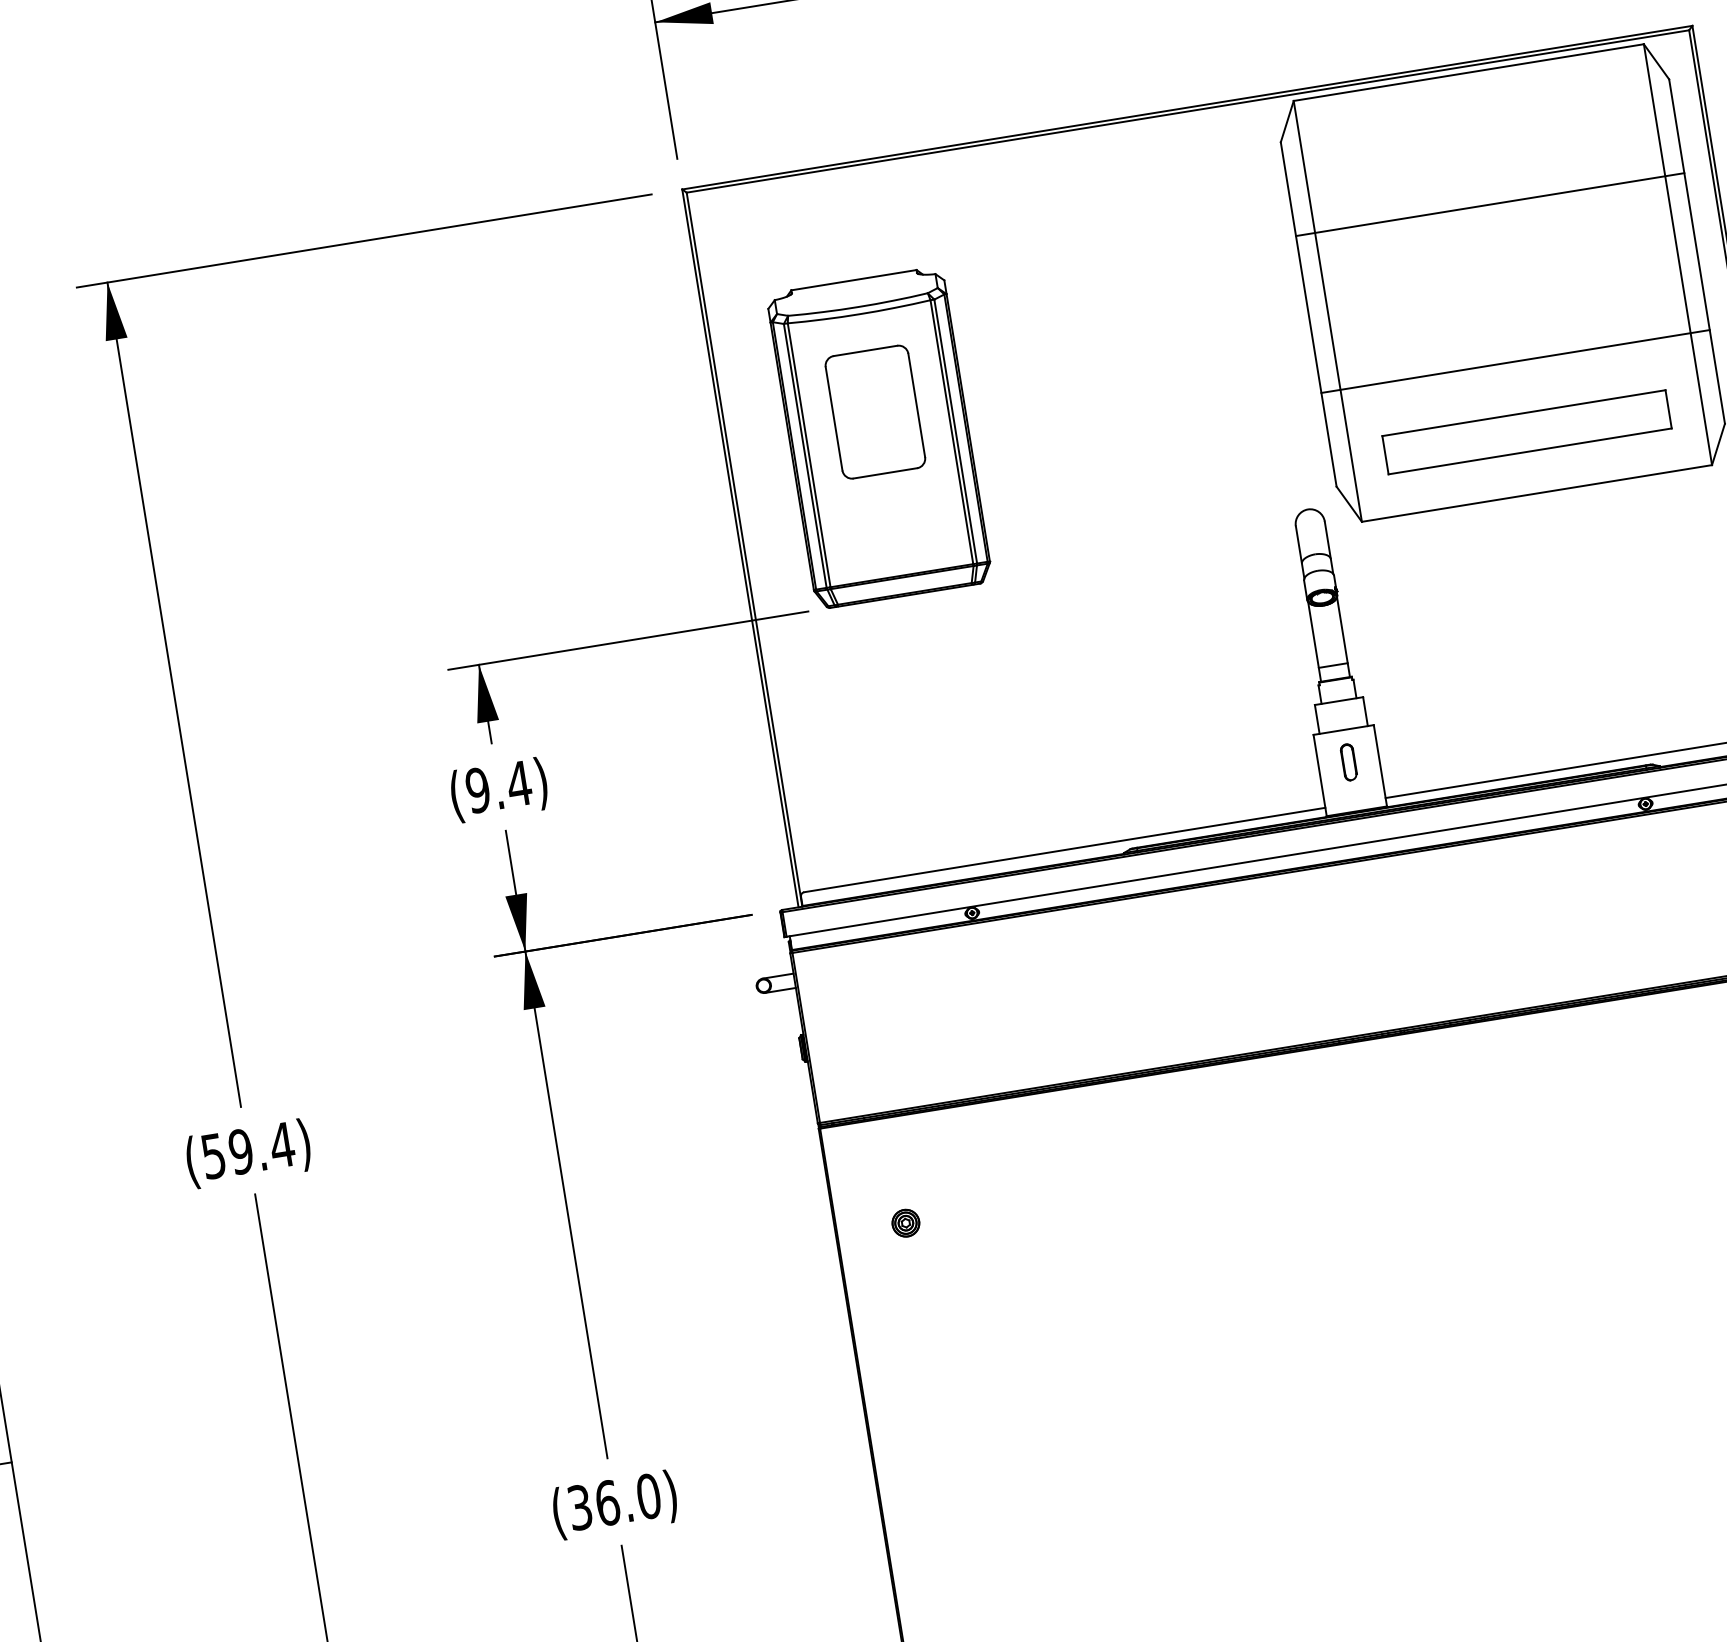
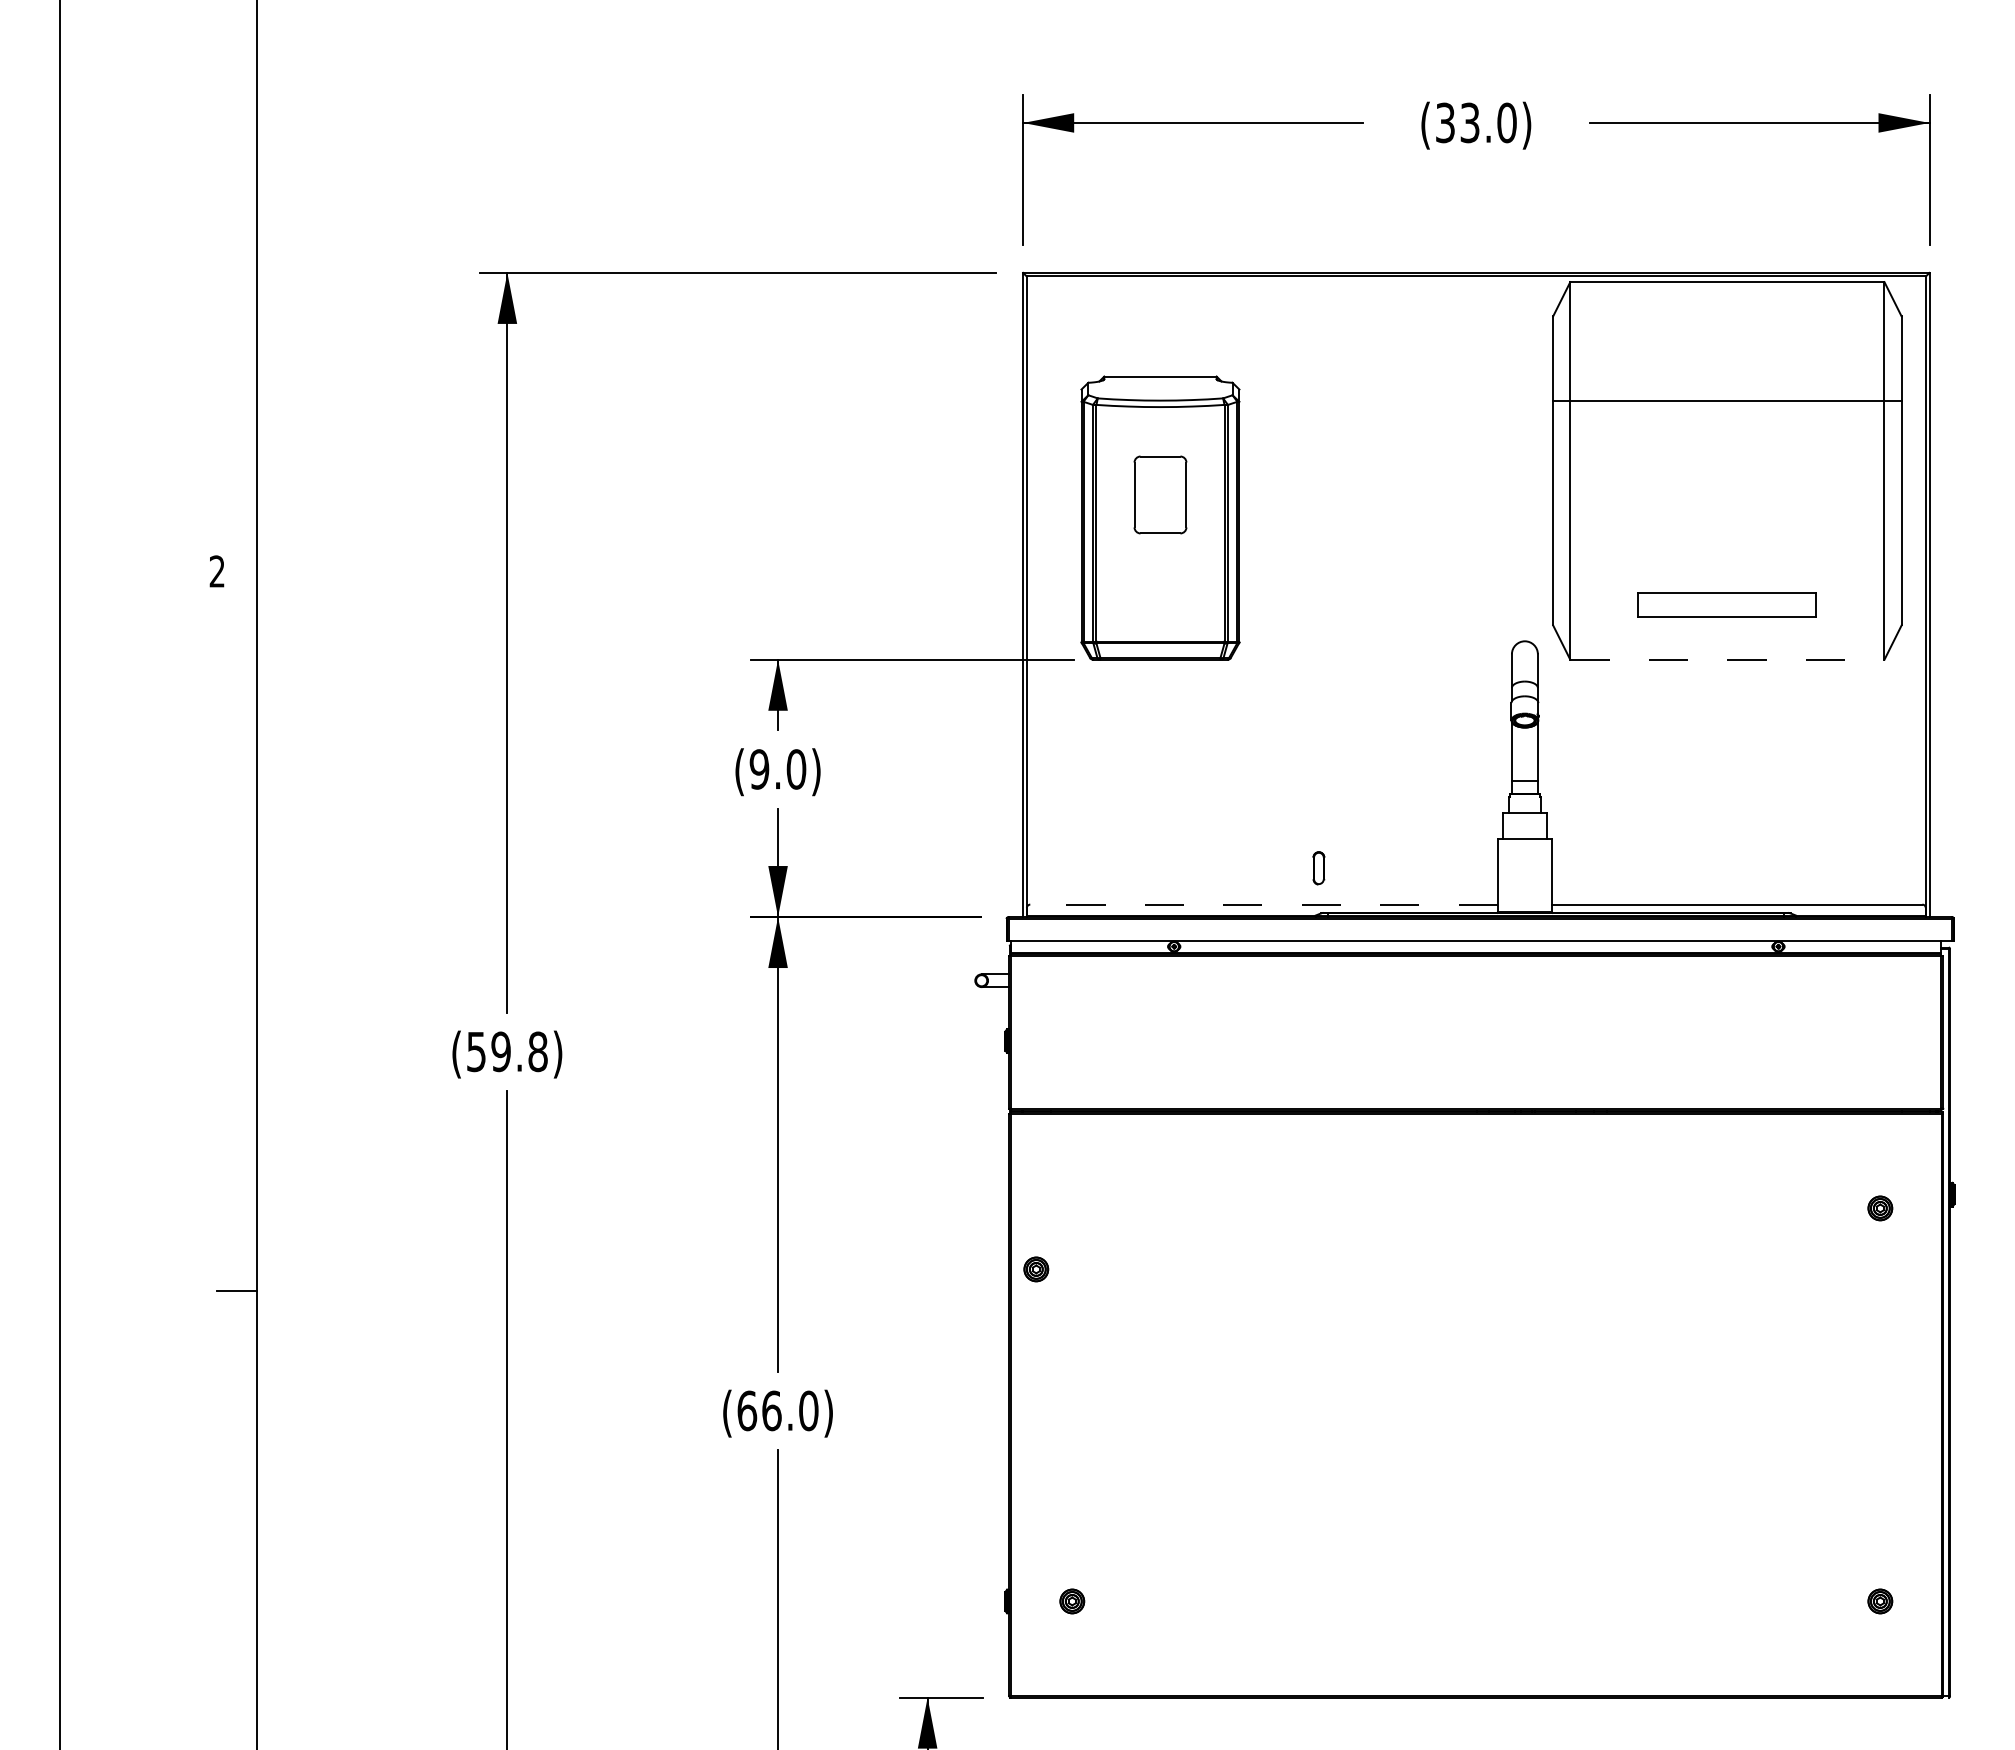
line: (1515, 361) -> (1727, 541), removed
part: (875, 411) -> (1160, 494), size x0.7
part: (1525, 432) -> (1726, 604), size x0.7
line: (1537, 493) -> (1727, 659), solid -> dashed
part: (1348, 762) -> (1318, 868), moved
text: (519, 783) -> (796, 769), (9.4) -> (9.0)
line: (1065, 849) -> (1264, 904), solid -> dashed
text: (281, 1144) -> (537, 1051), (59.4) -> (59.8)
part: (906, 1223) -> (1036, 1269), moved
text: (580, 1507) -> (747, 1410), (36.0) -> (66.0)

